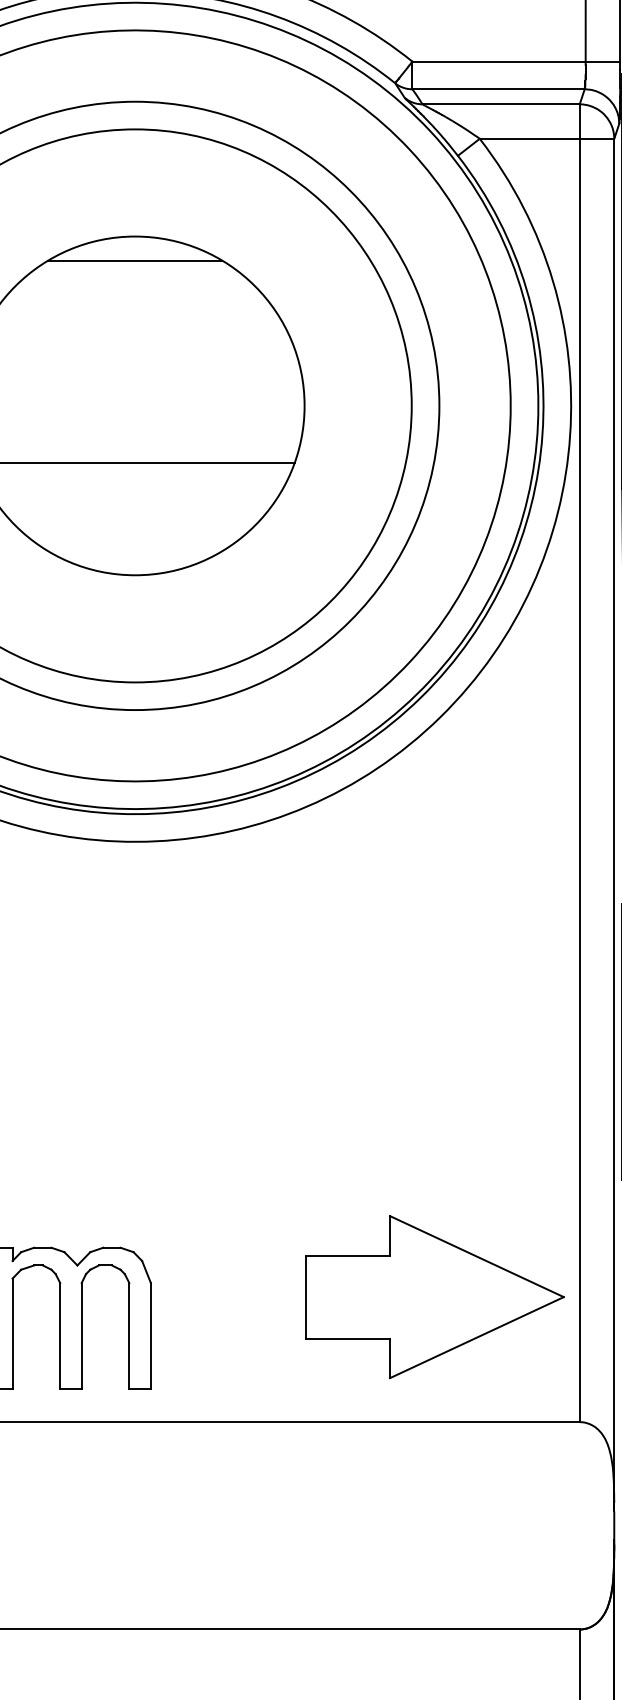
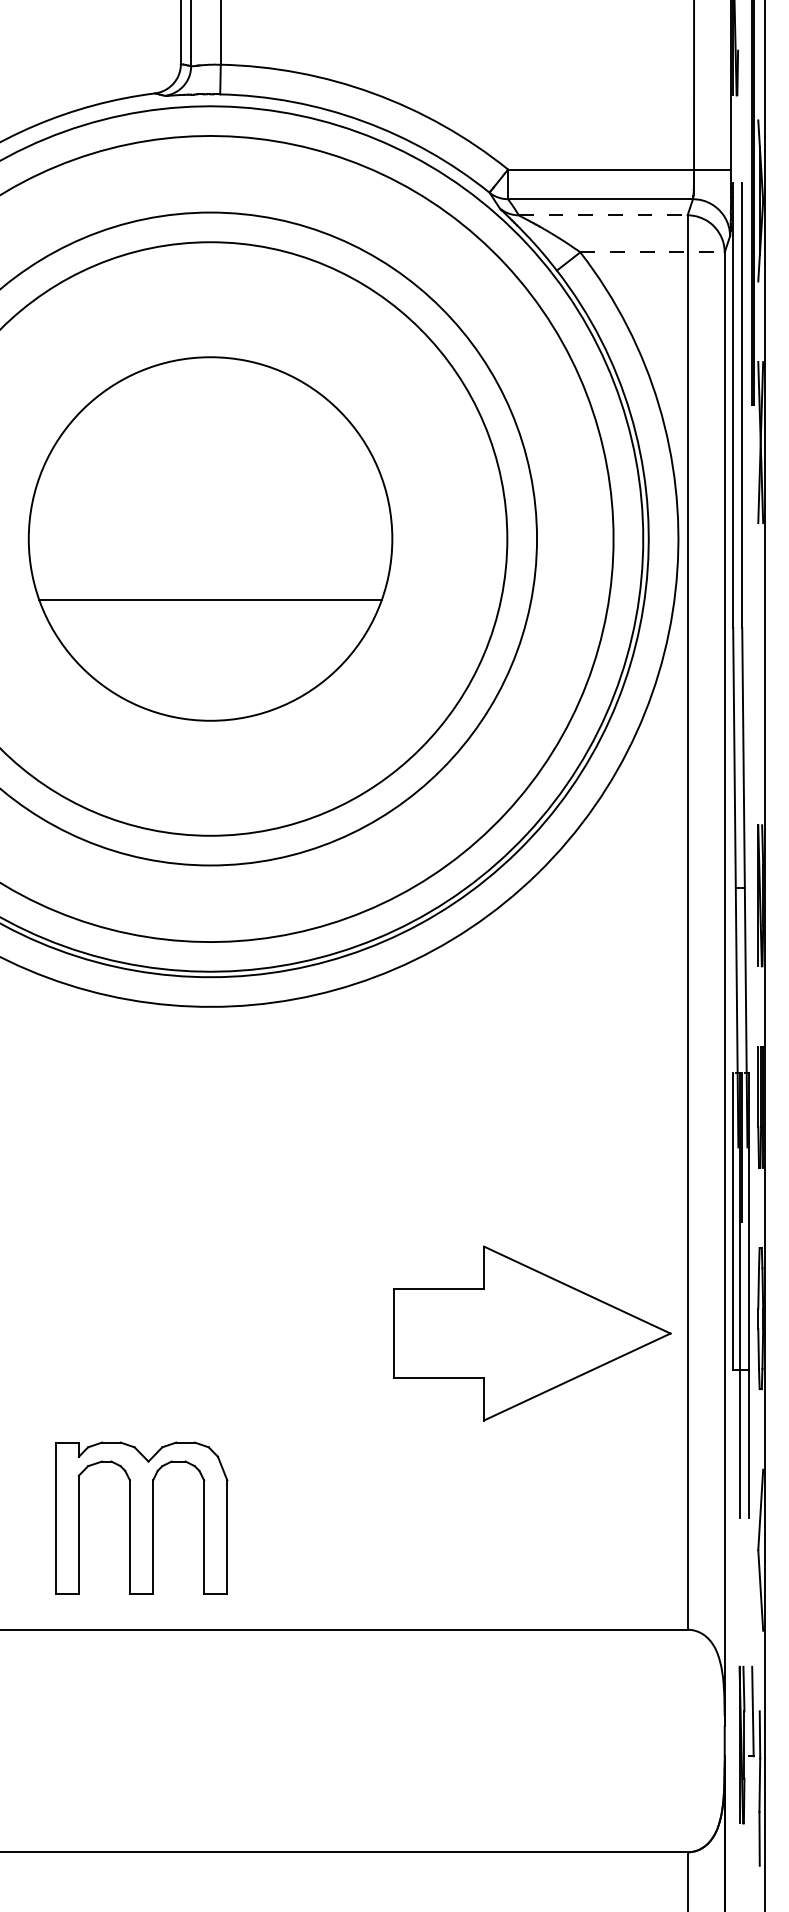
line: (501, 104) -> (603, 215), solid -> dashed
line: (547, 138) -> (653, 252), solid -> dashed
line: (135, 261) -> (210, 383), removed
part: (435, 1297) -> (532, 1333), moved

